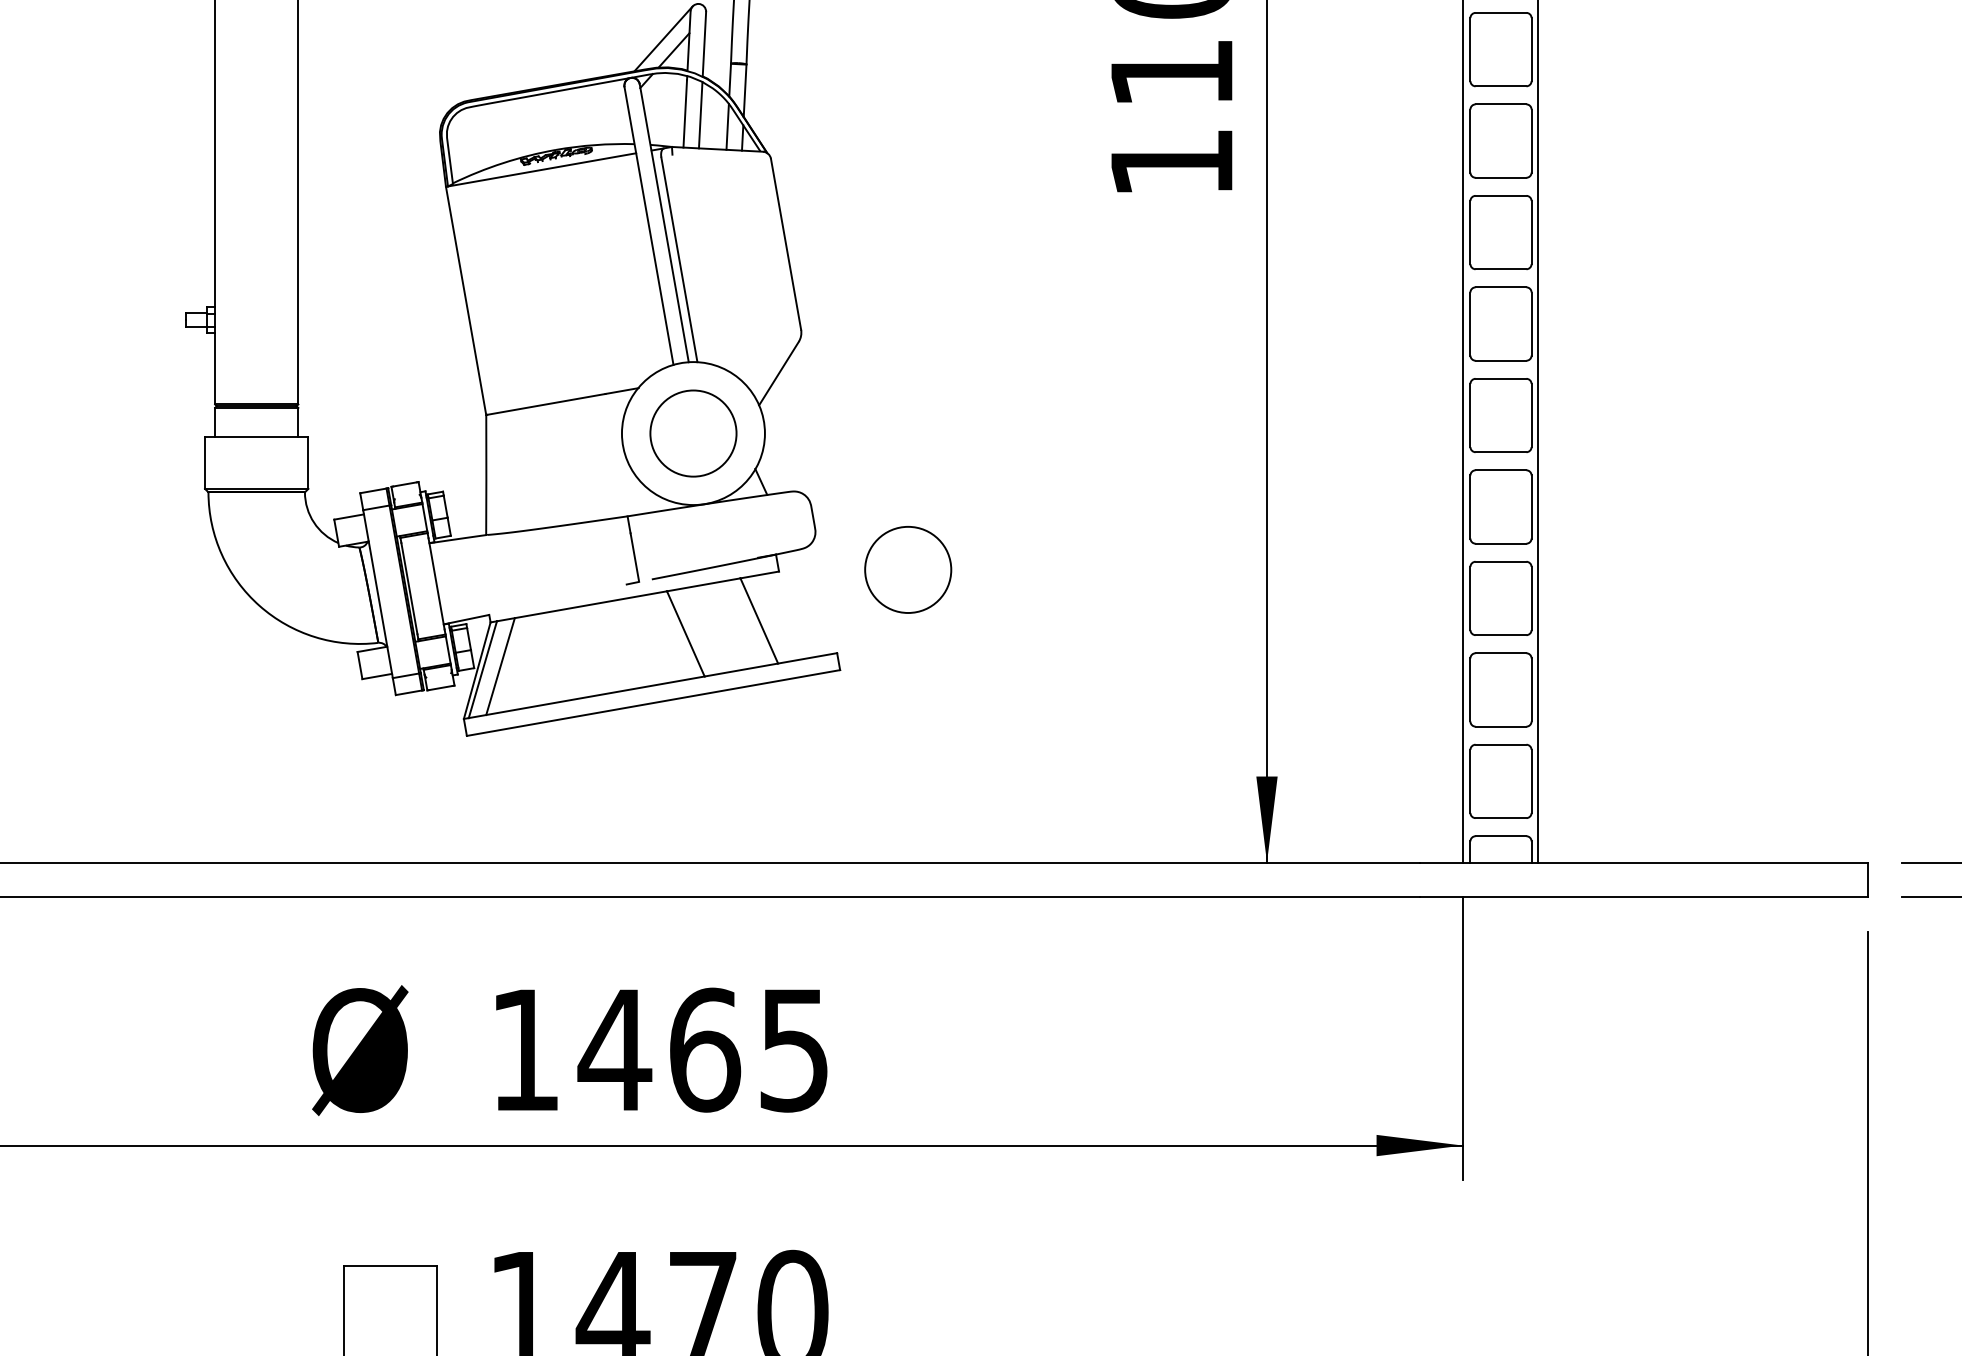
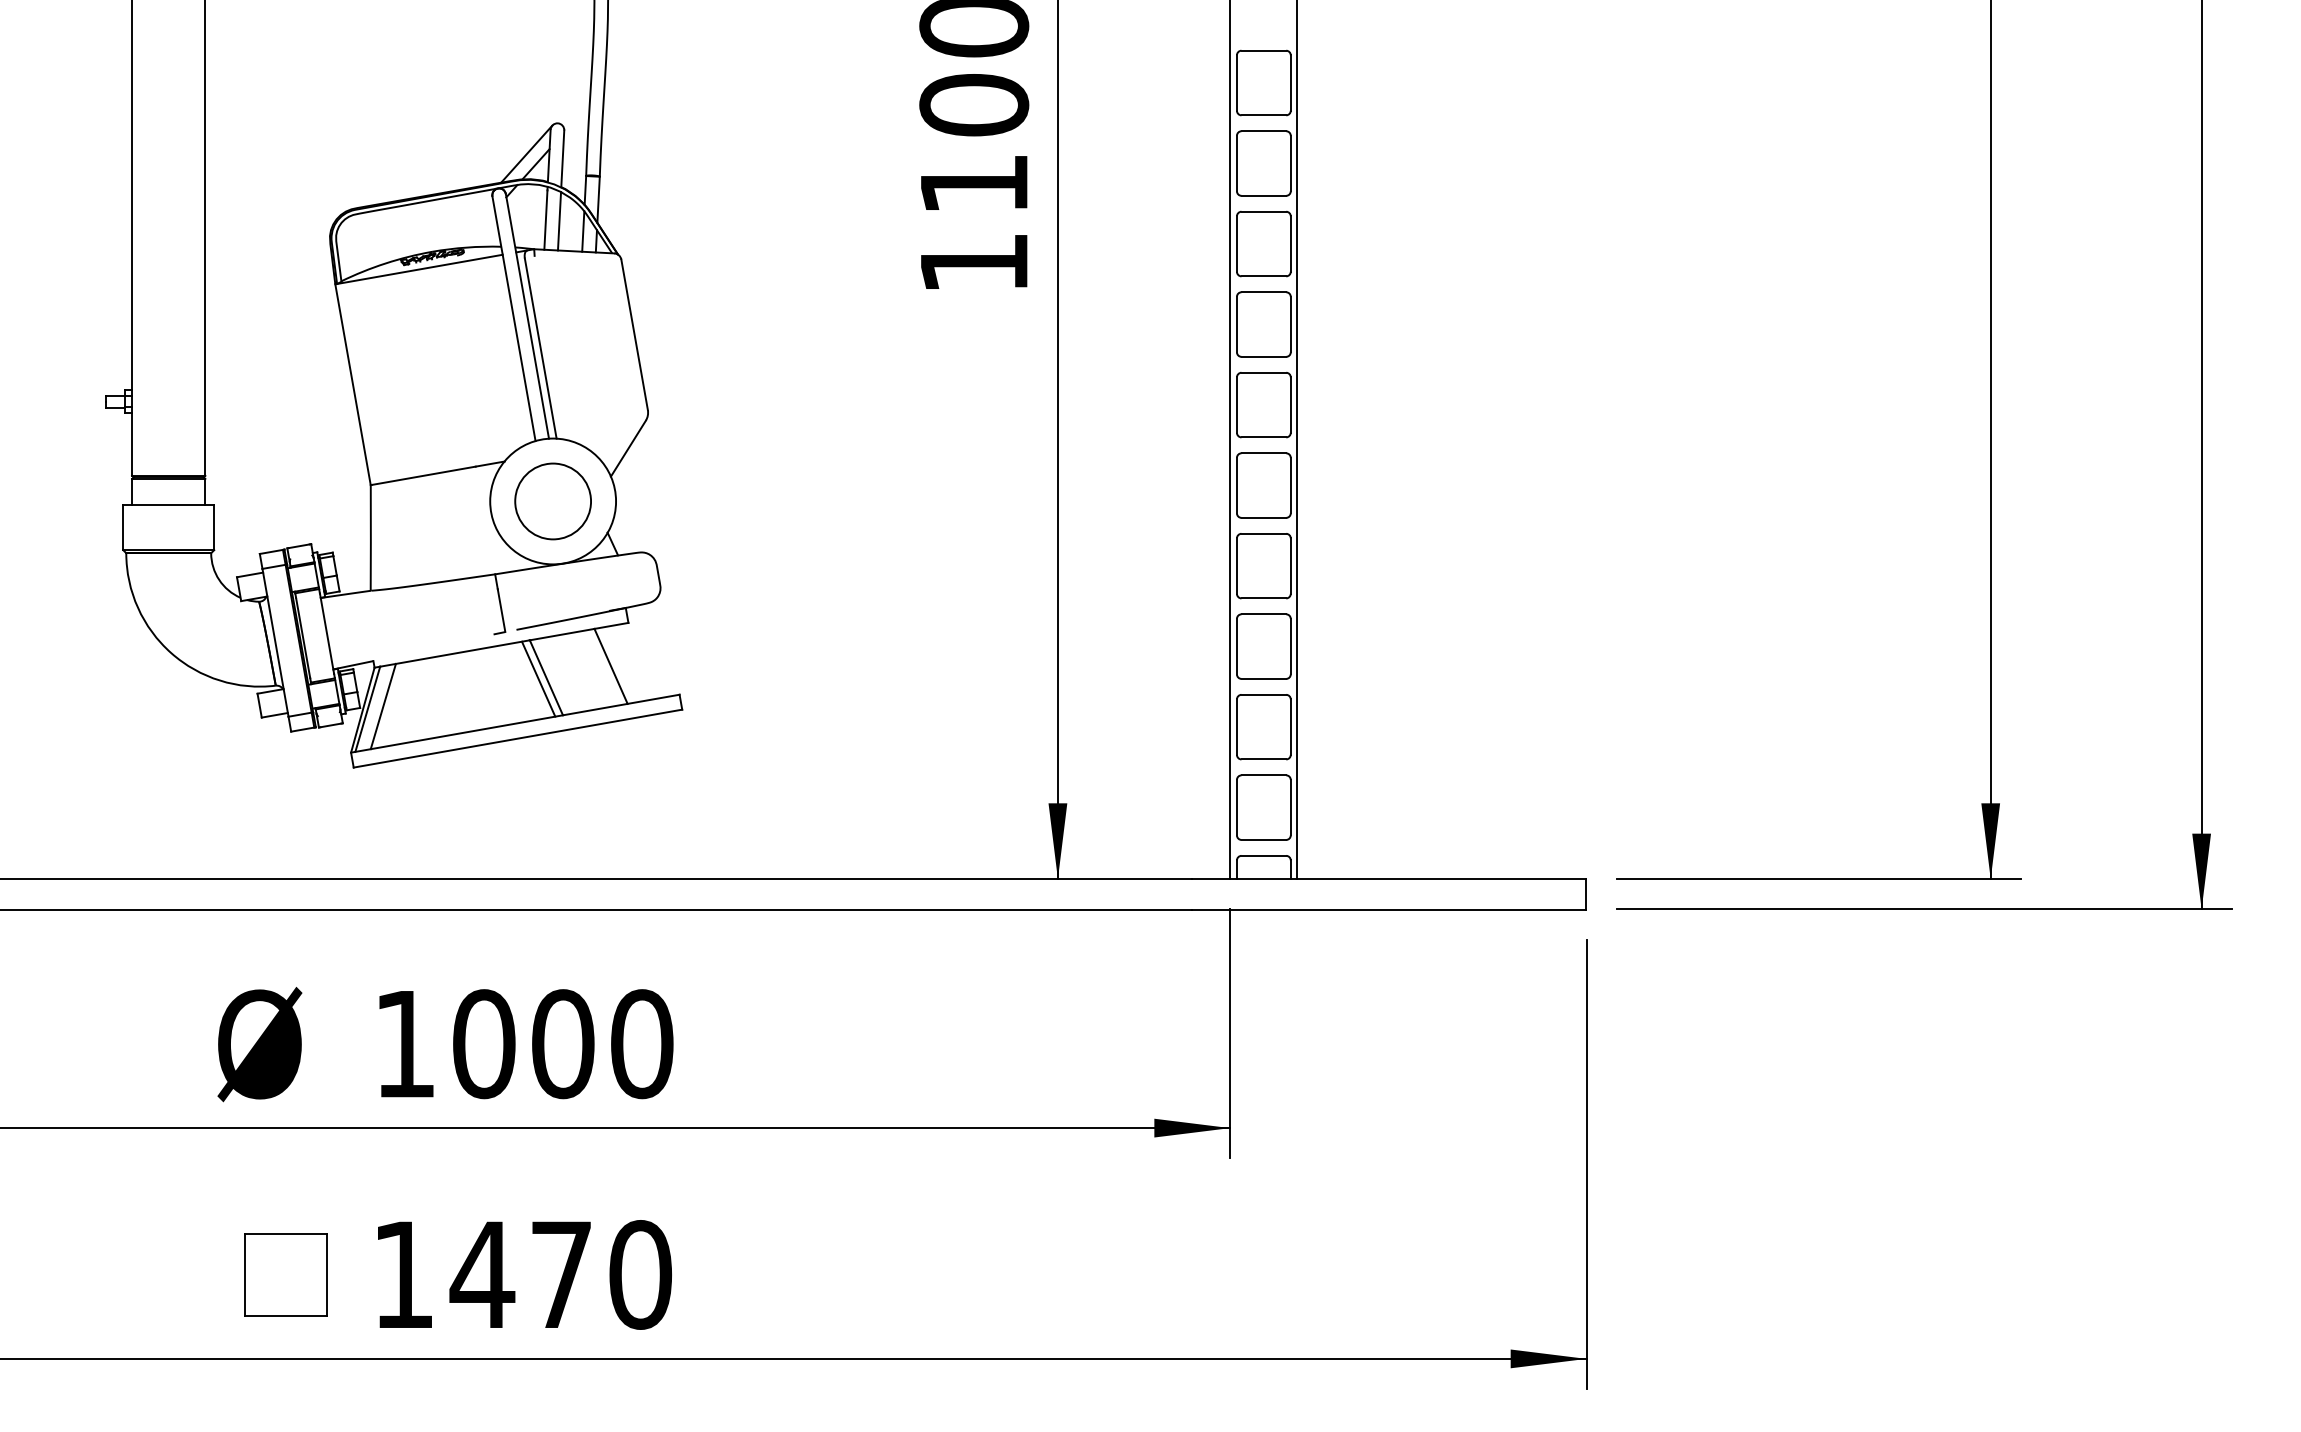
circle: (907, 569) -> (741, 621), removed
line: (676, 634) -> (538, 678), added
text: (704, 1050) -> (562, 1044), 1465 -> 1000

